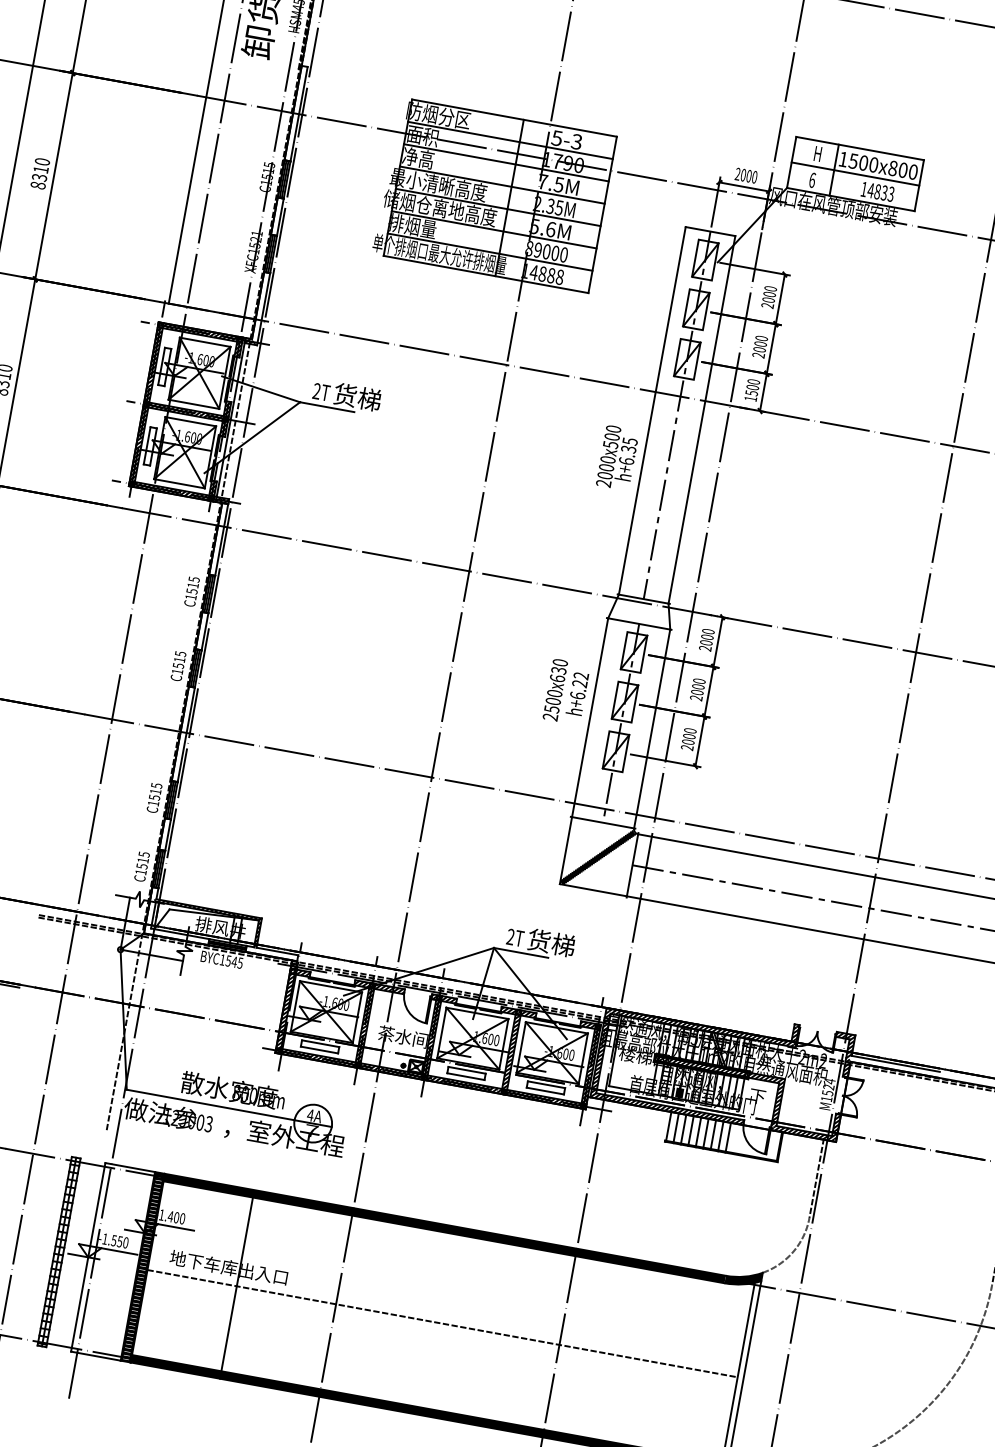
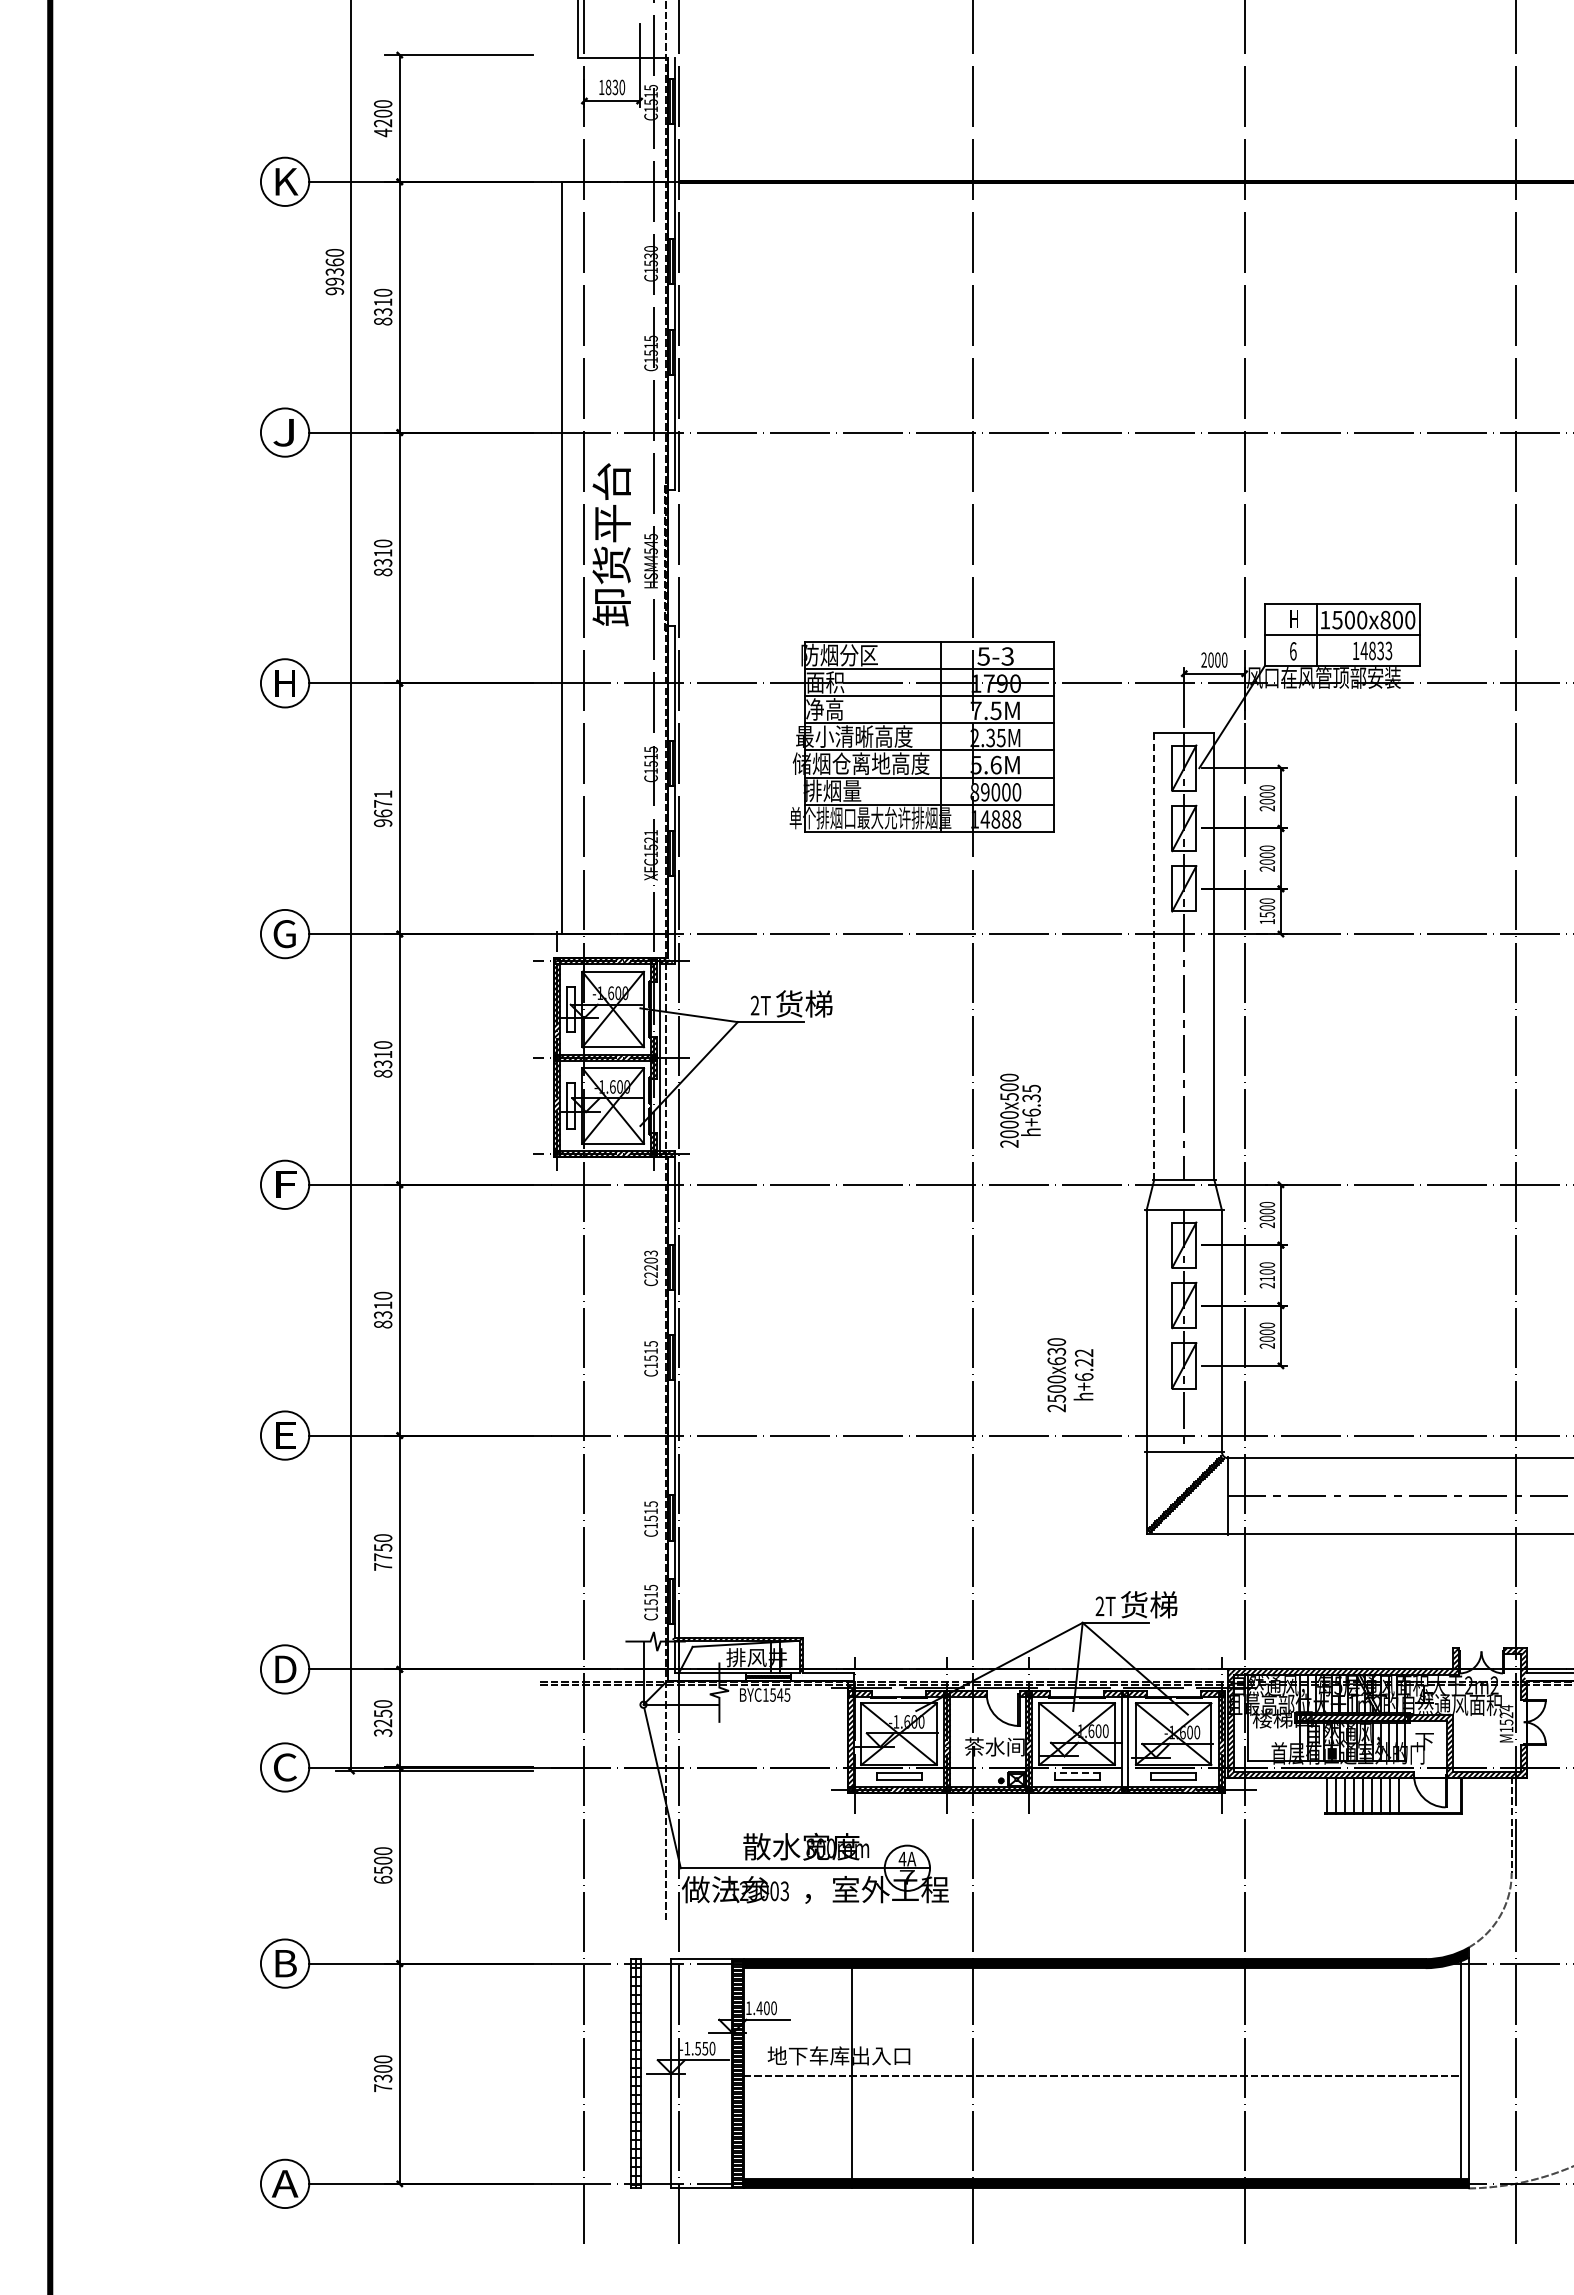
text: (40, 173) -> (383, 808), 8310 -> 9671
line: (652, 411) -> (1154, 957), solid -> dashed
text: (617, 457) -> (1020, 1110), moved
text: (192, 587) -> (650, 1263), C1515 -> C2203
text: (566, 692) -> (1070, 1375), moved
text: (697, 692) -> (1267, 1278), 2000 -> 2100
hatch: (511, 1051) -> (1125, 1741), removed
line: (467, 1070) -> (1077, 1772), solid -> dashed

